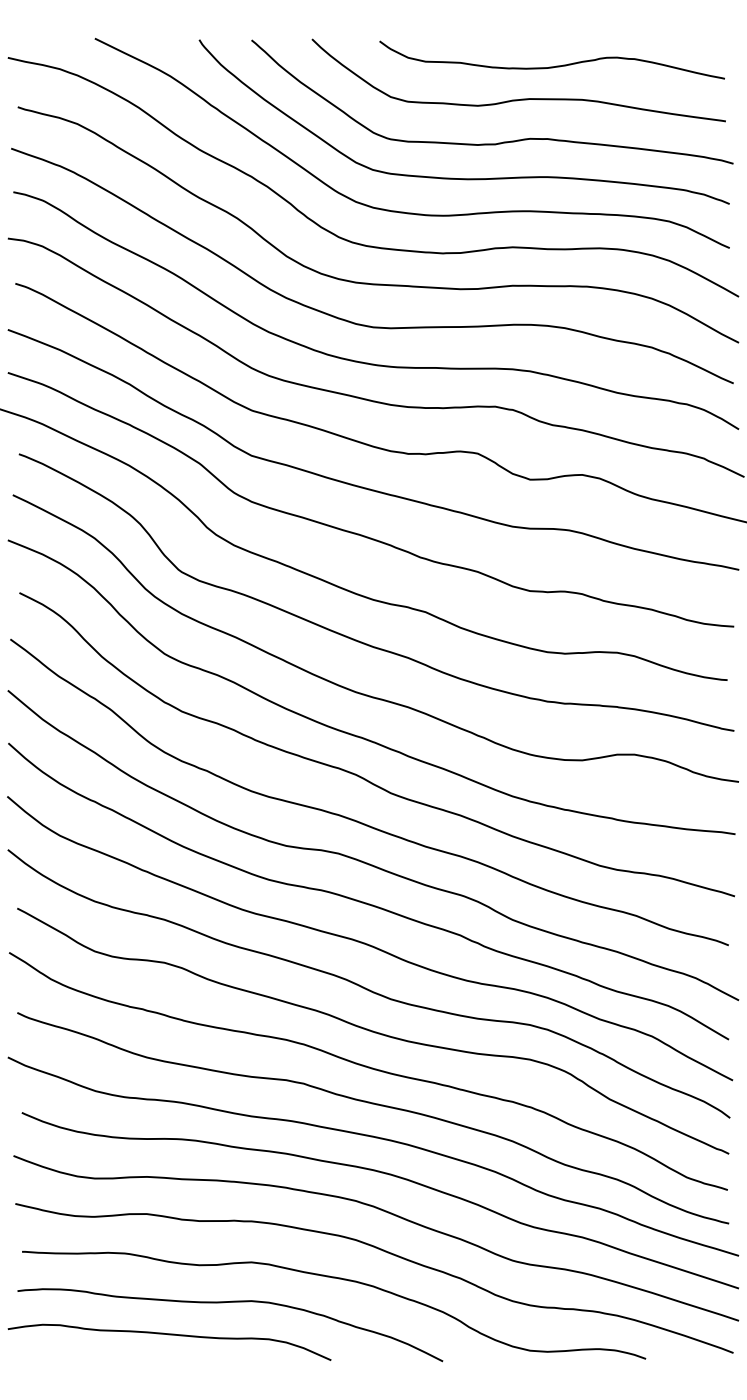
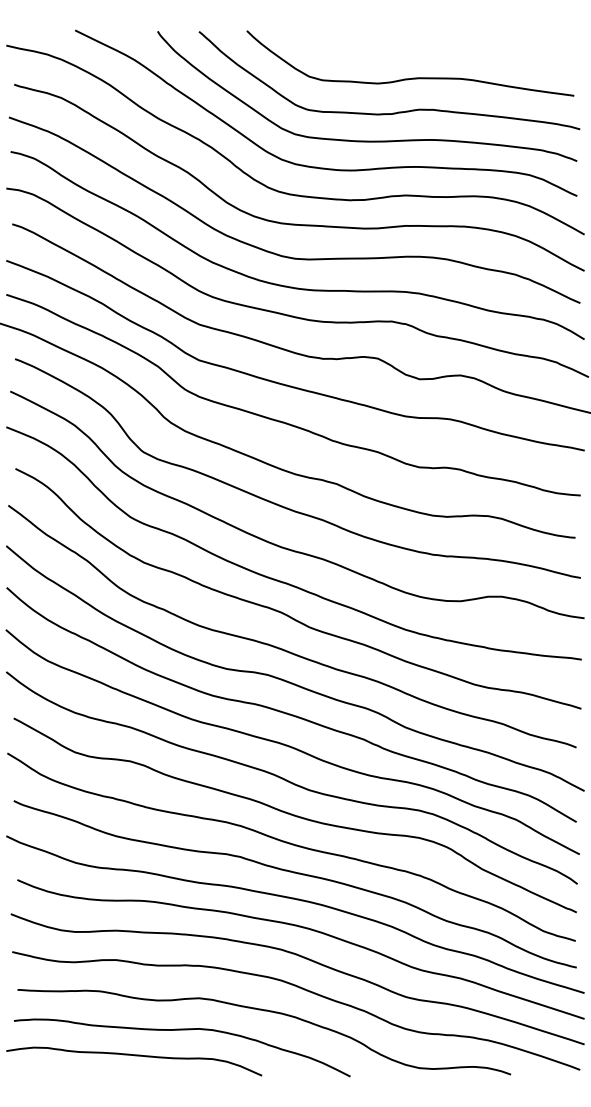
curve: (555, 65) -> (439, 51), removed

